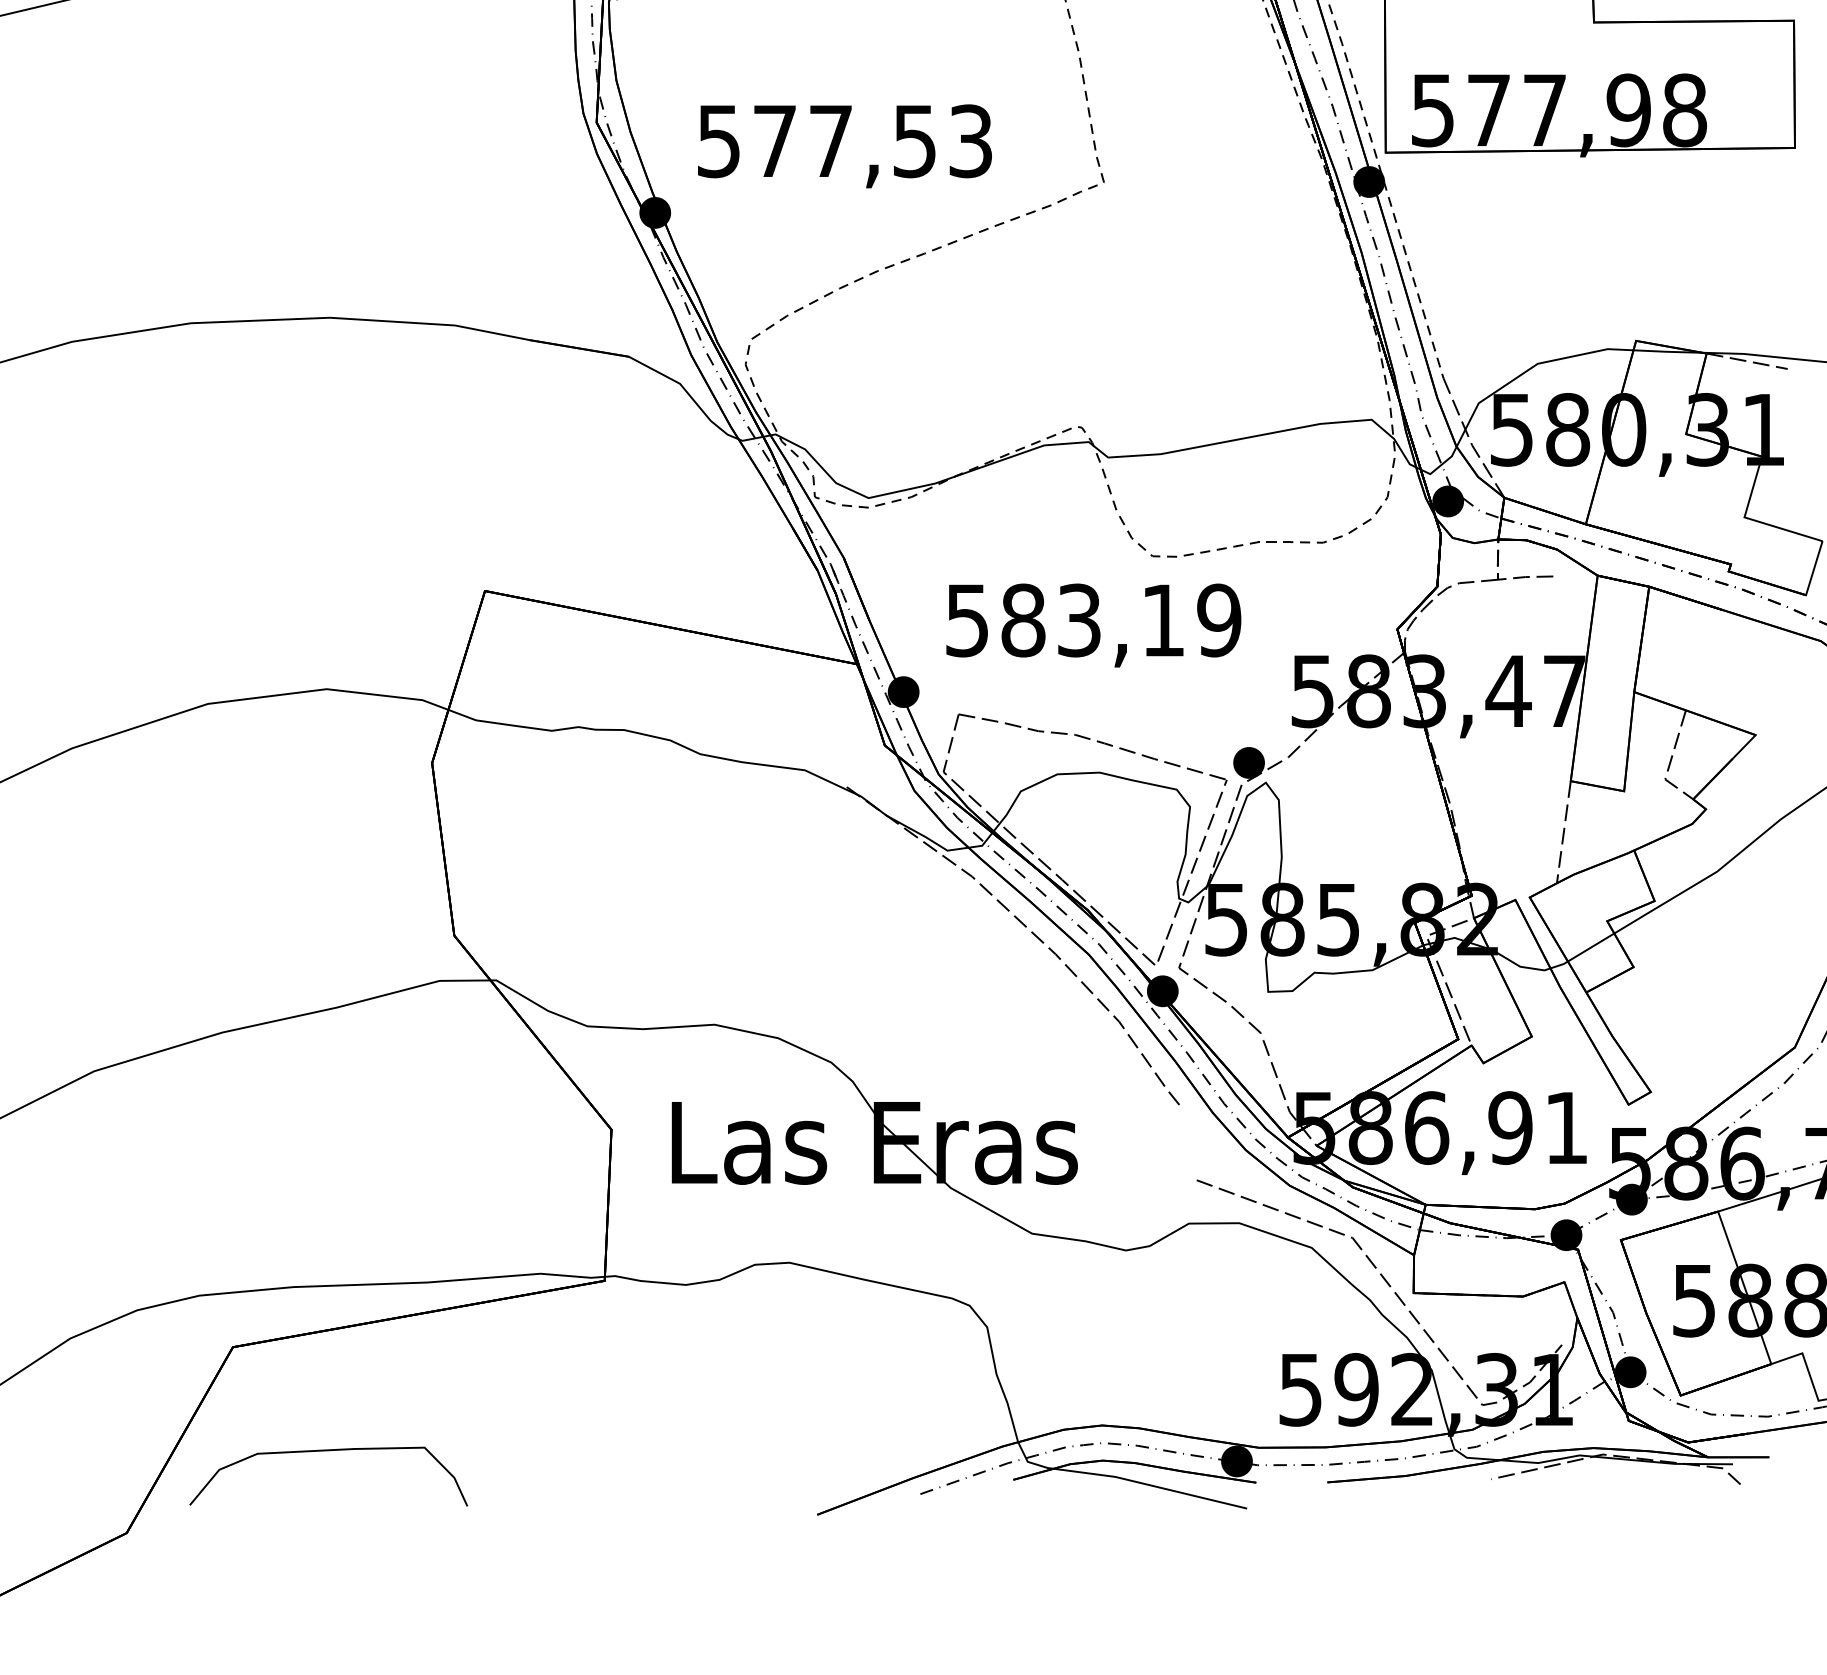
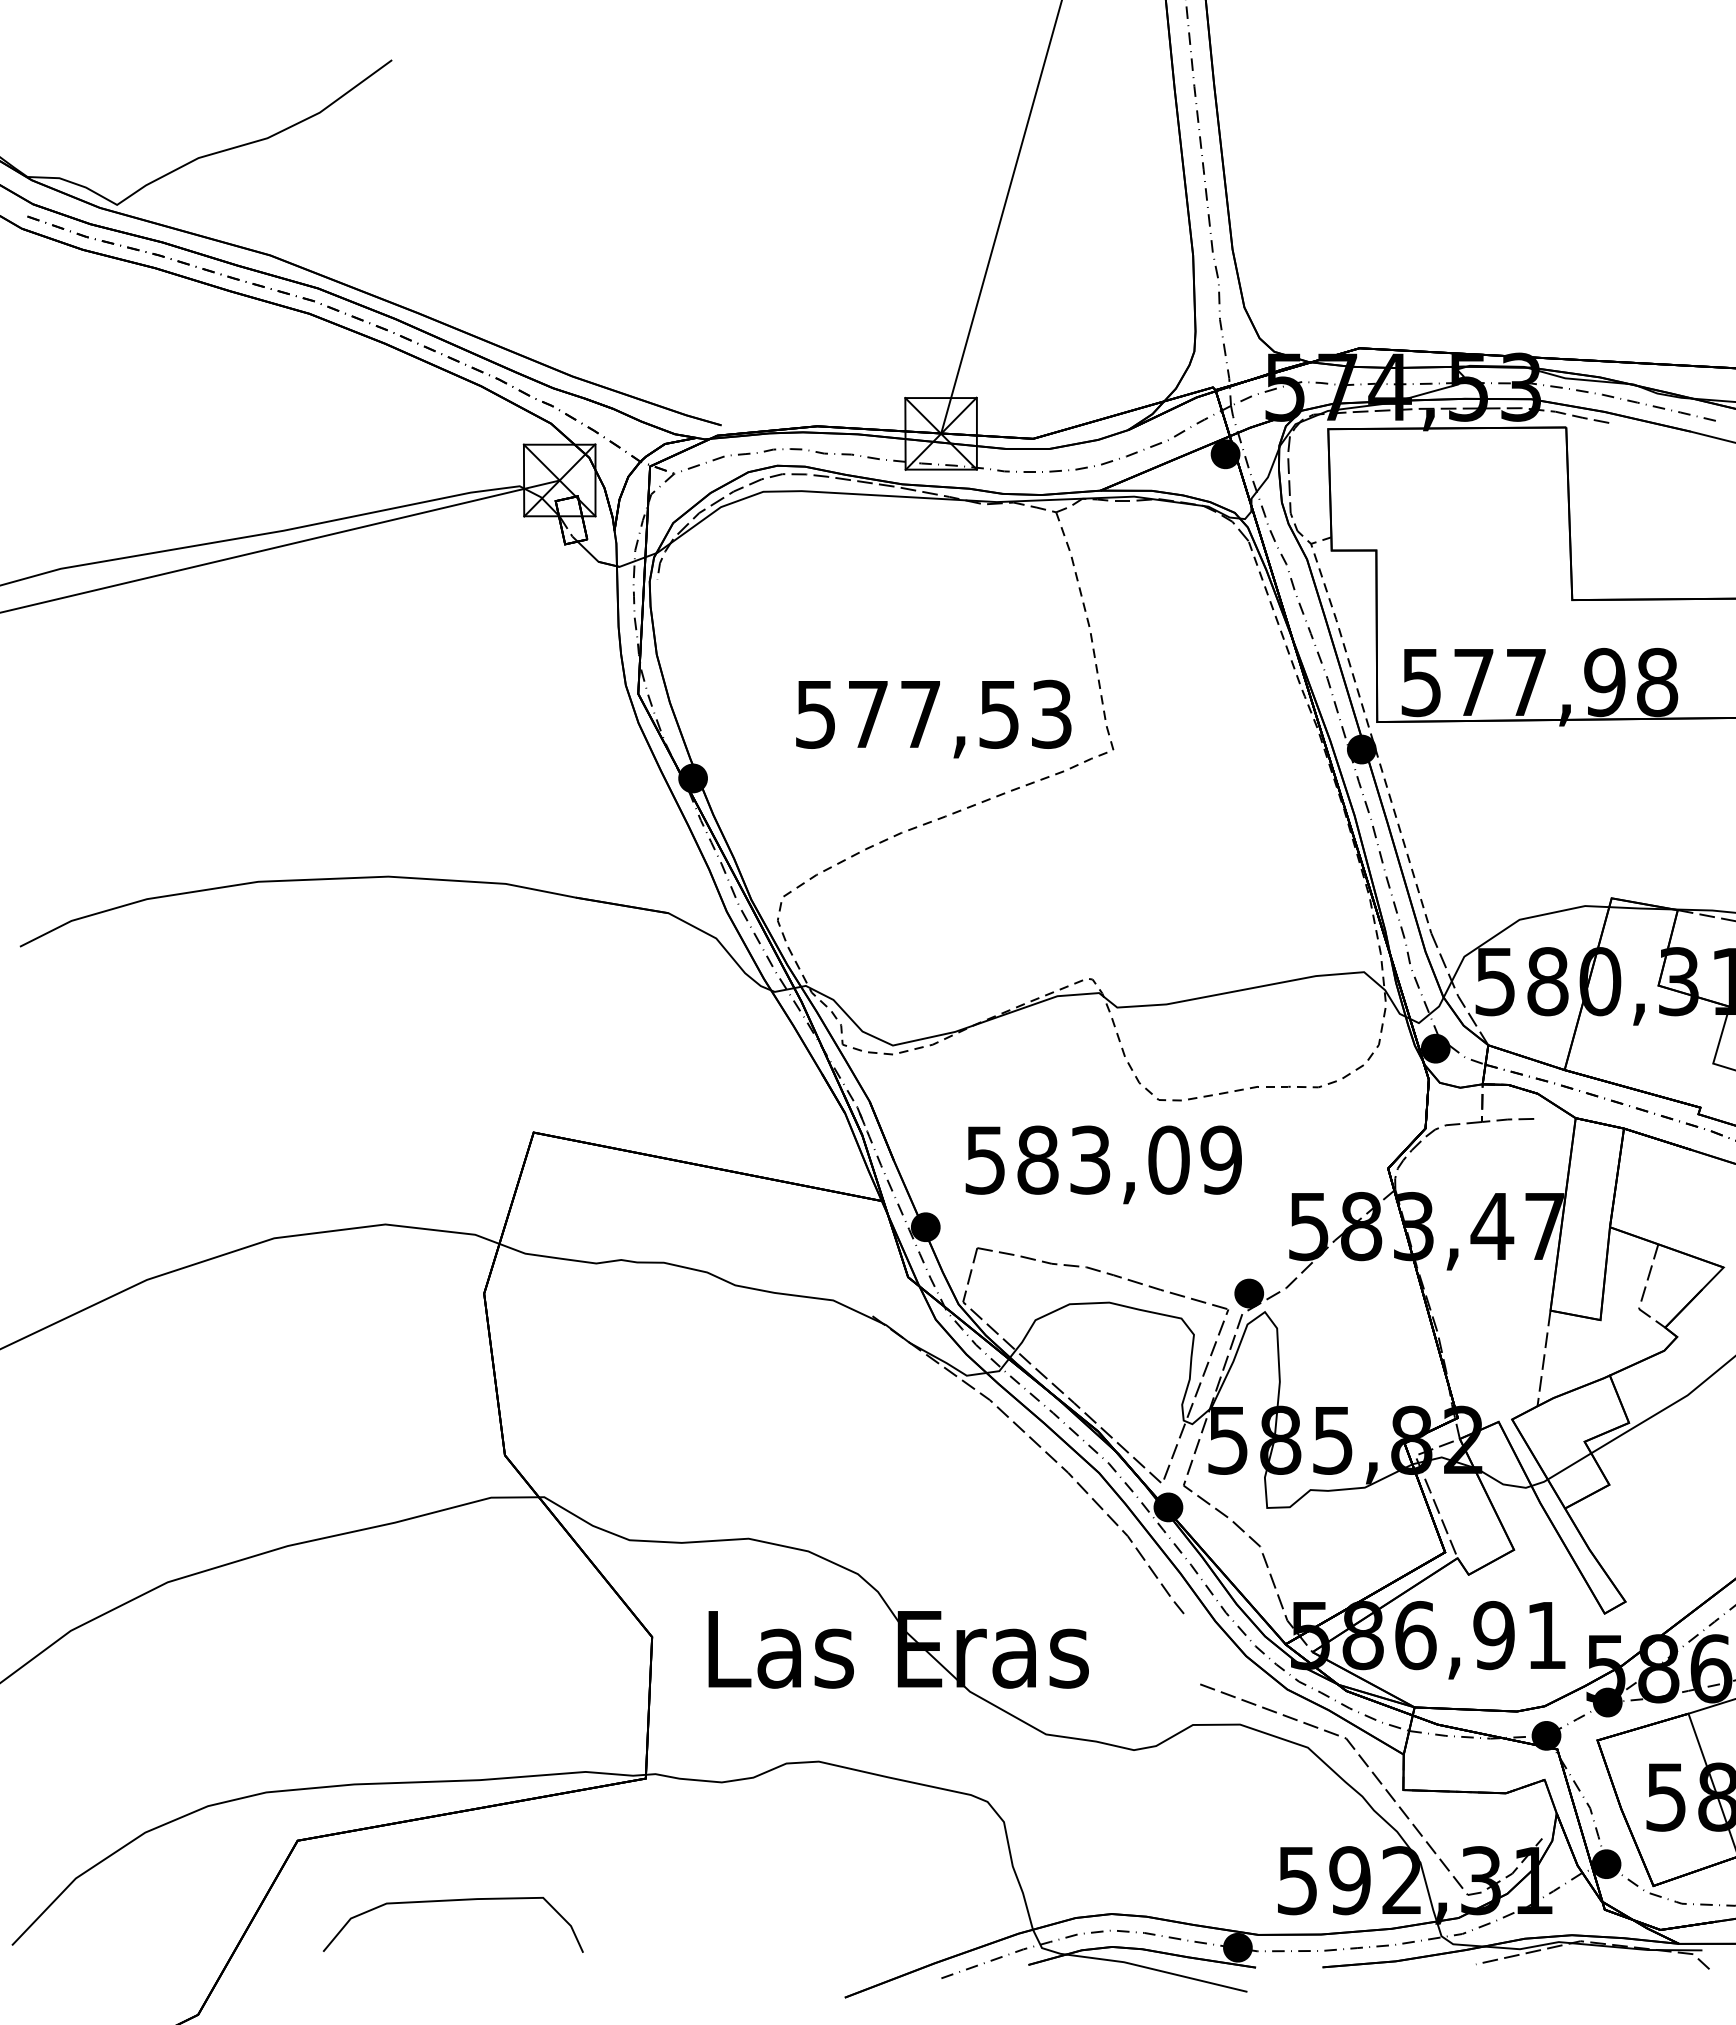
text: (844, 145) -> (933, 718), moved
text: (1162, 619) -> (1168, 1159), 583,19 -> 583,09
curve: (327, 1451) -> (452, 1901), moved

